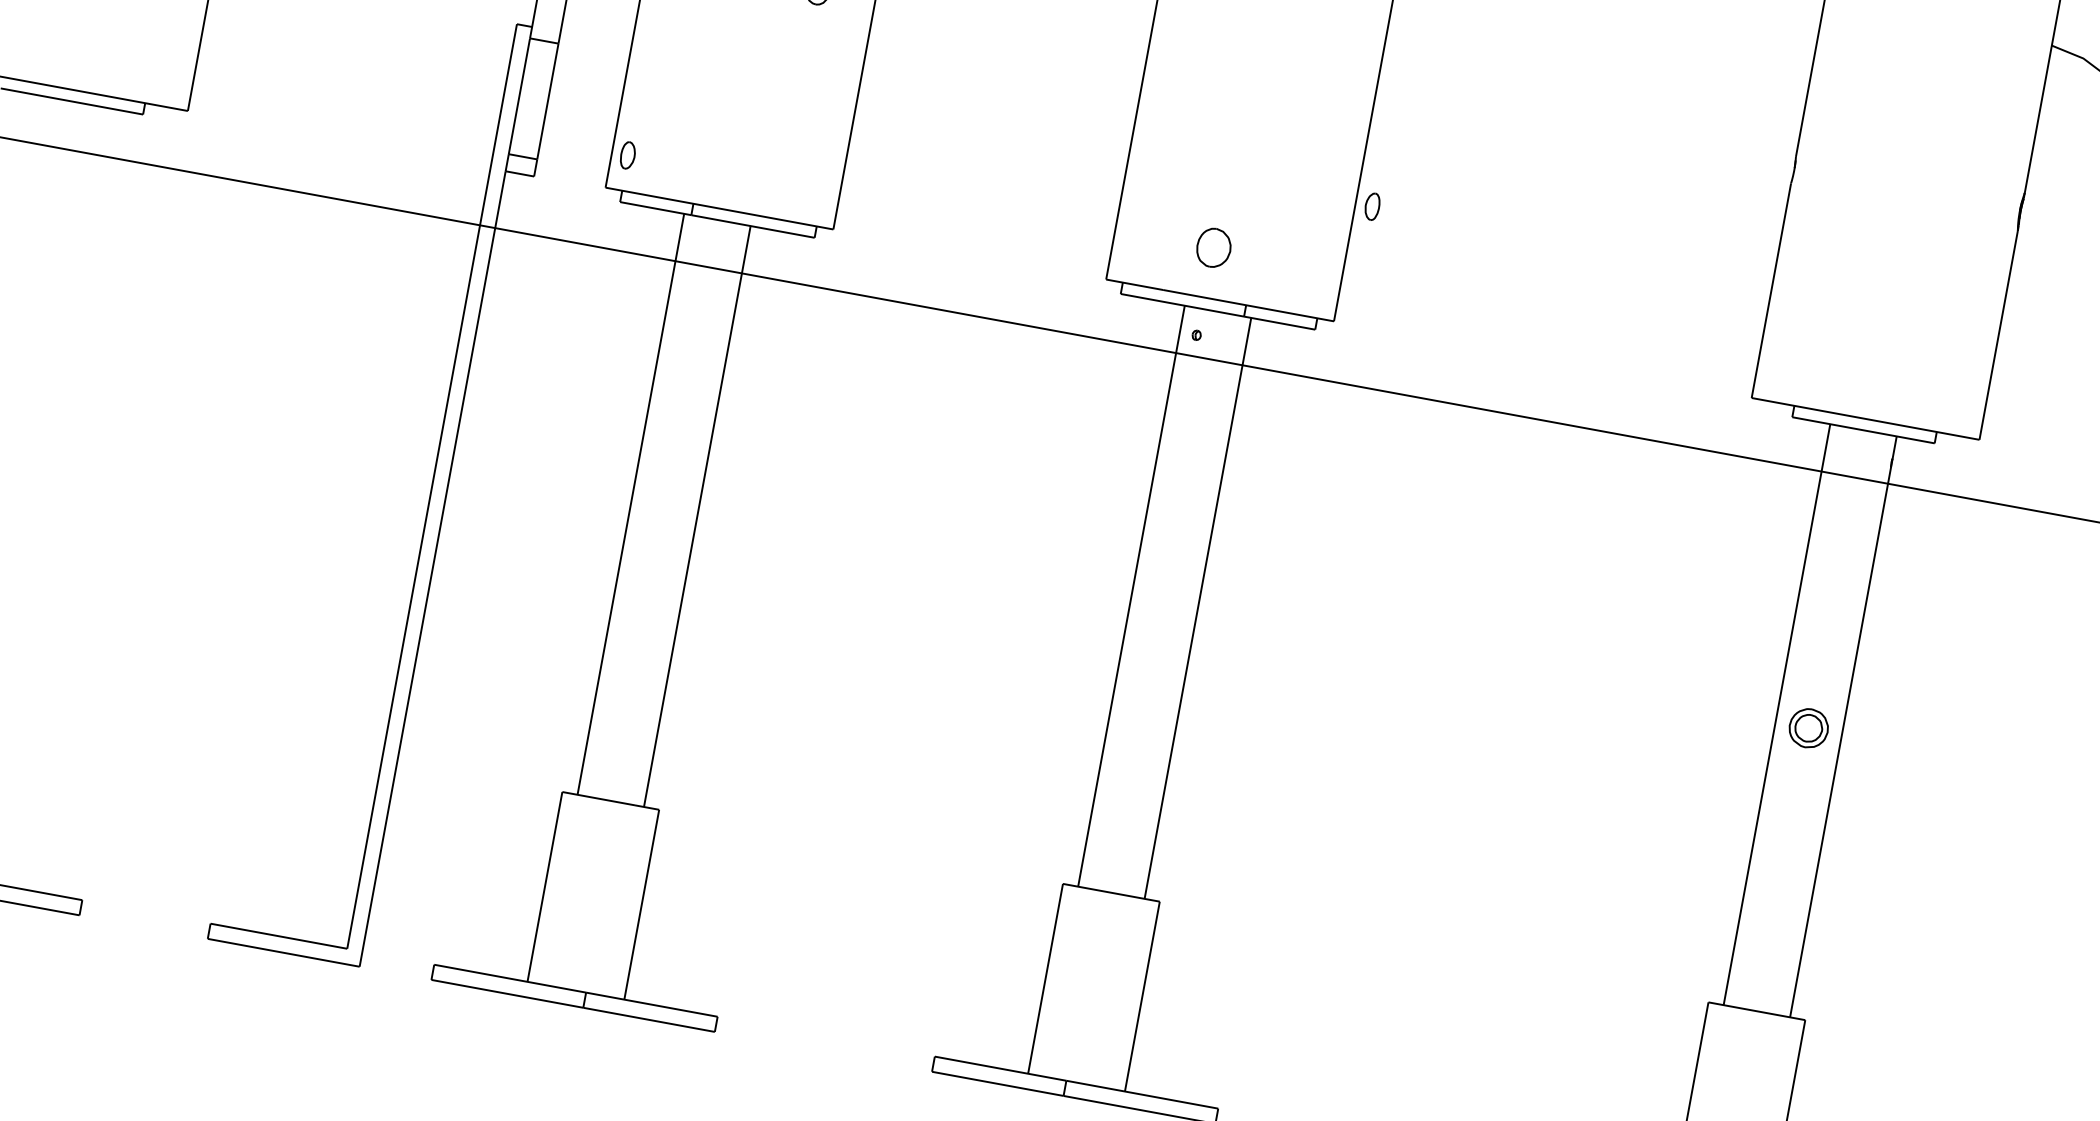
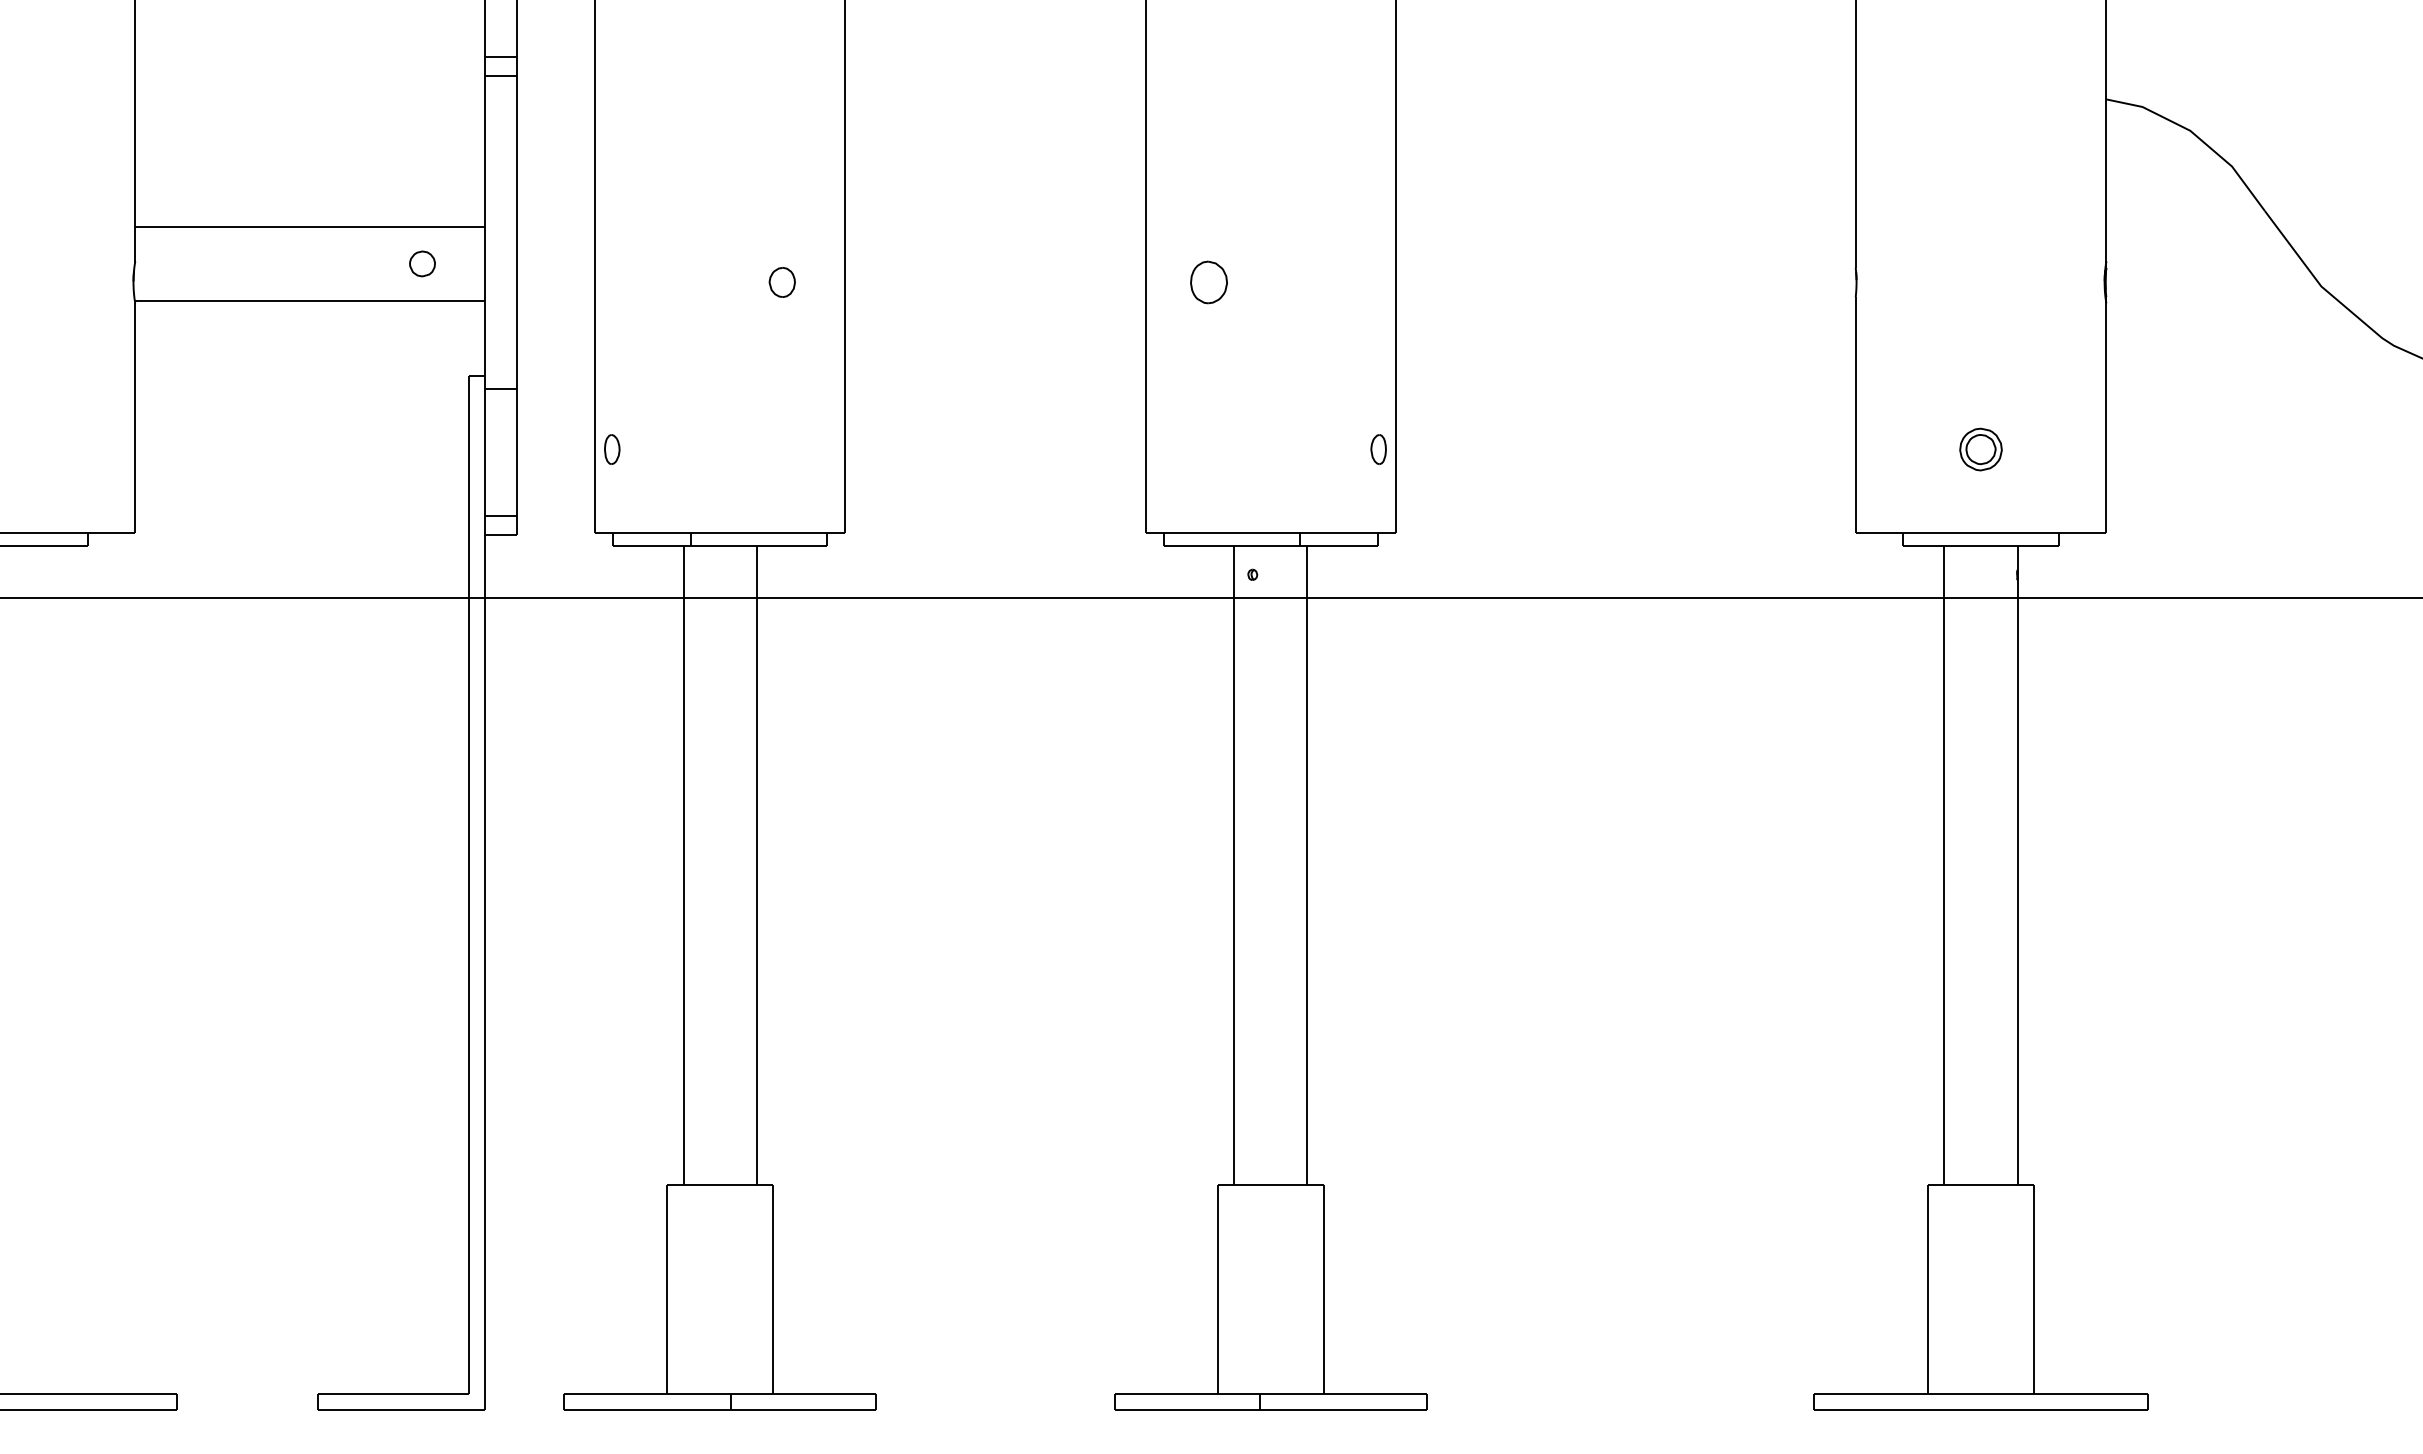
part: (628, 155) -> (612, 449), moved
part: (1372, 206) -> (1378, 449), moved
part: (1213, 247) -> (1208, 282), moved
part: (1808, 728) -> (1980, 449), moved

